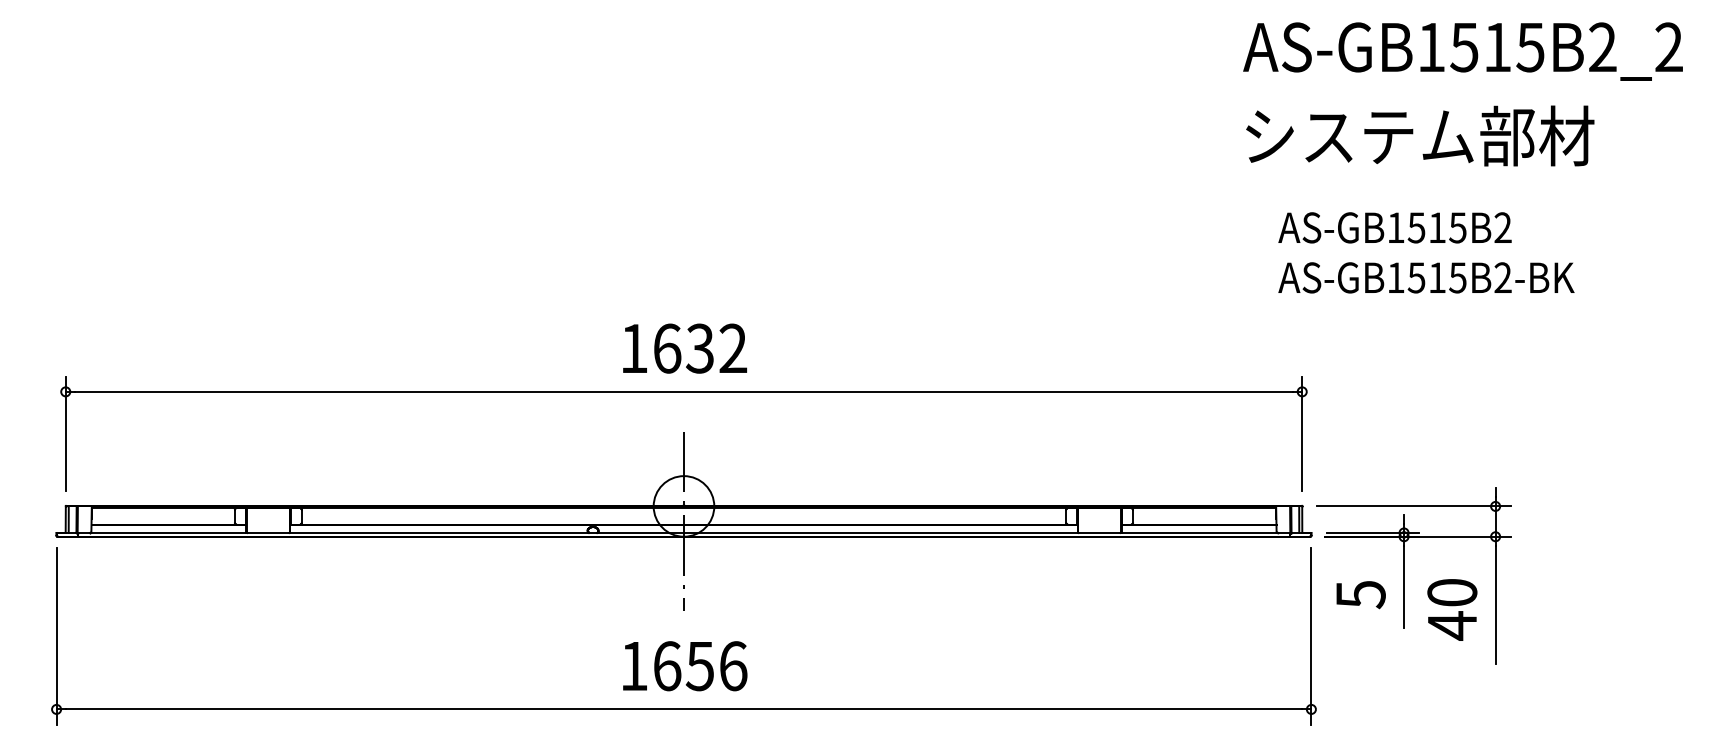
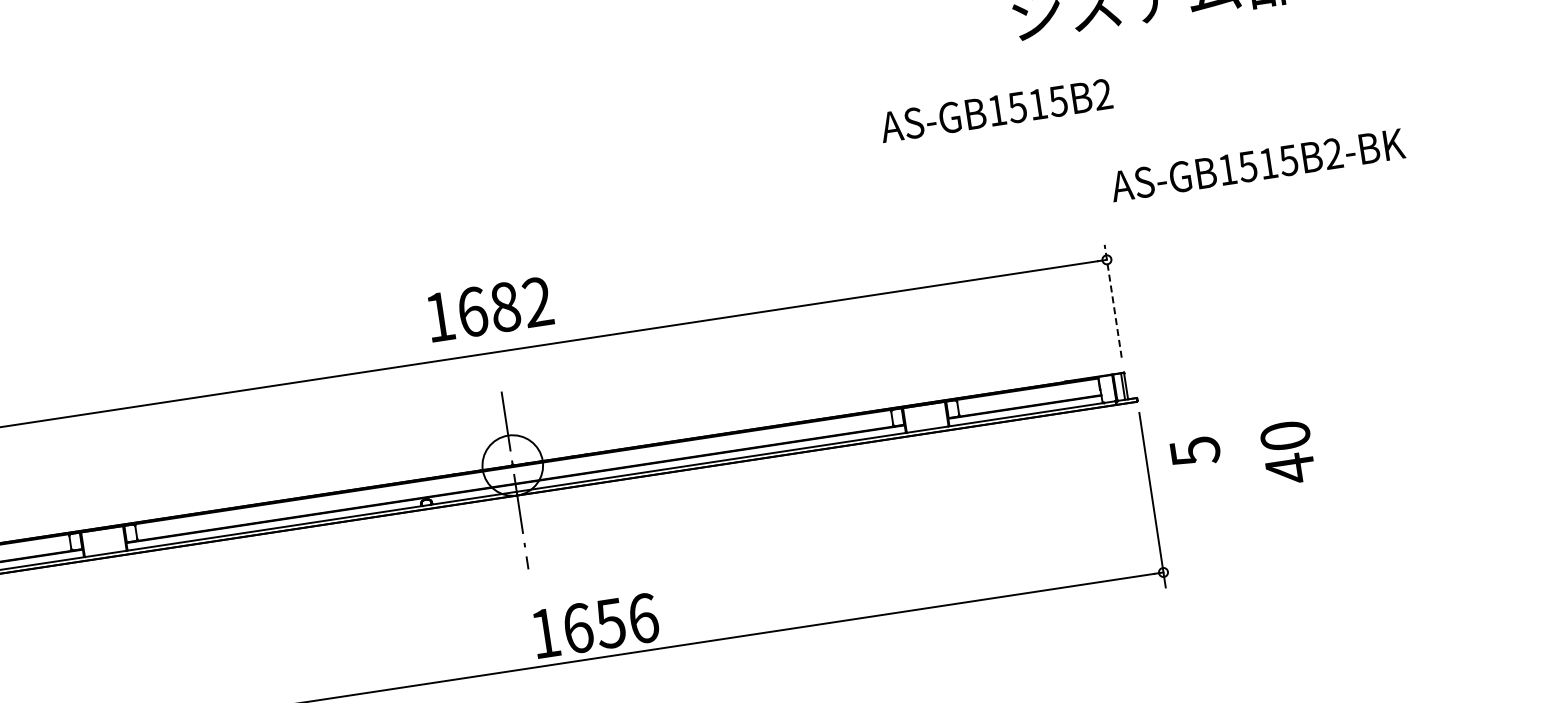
text: (1394, 227) -> (995, 110), moved
text: (1426, 277) -> (1257, 164), moved
text: (700, 348) -> (505, 306), 1632 -> 1682
line: (1302, 433) -> (1113, 300), solid -> dashed
part: (1404, 575) -> (1235, 426), removed
text: (685, 666) -> (596, 625), moved

